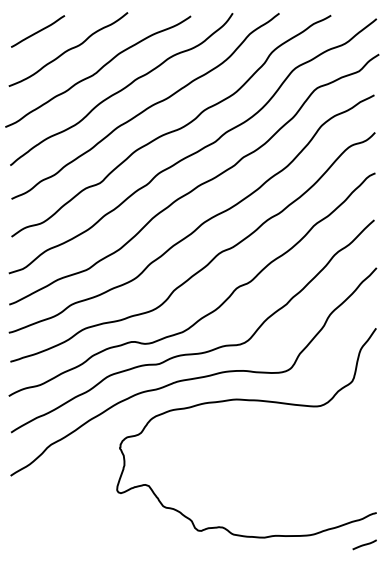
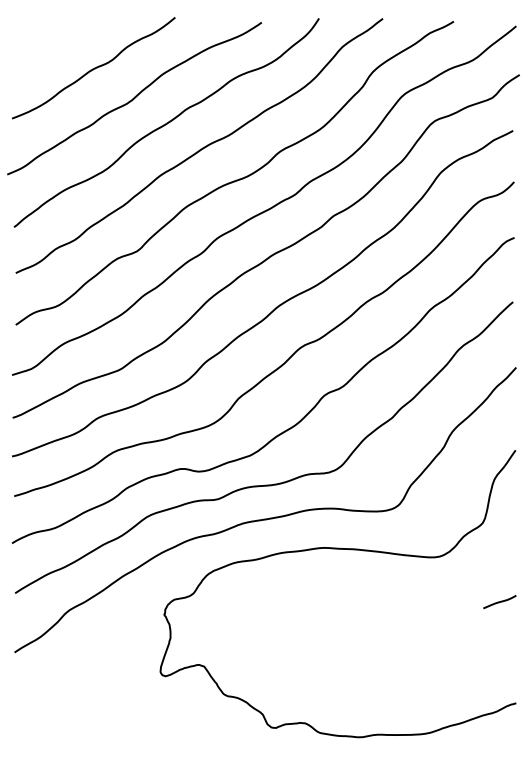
curve: (38, 31) -> (52, 43), removed
line: (364, 545) -> (499, 602), moved

